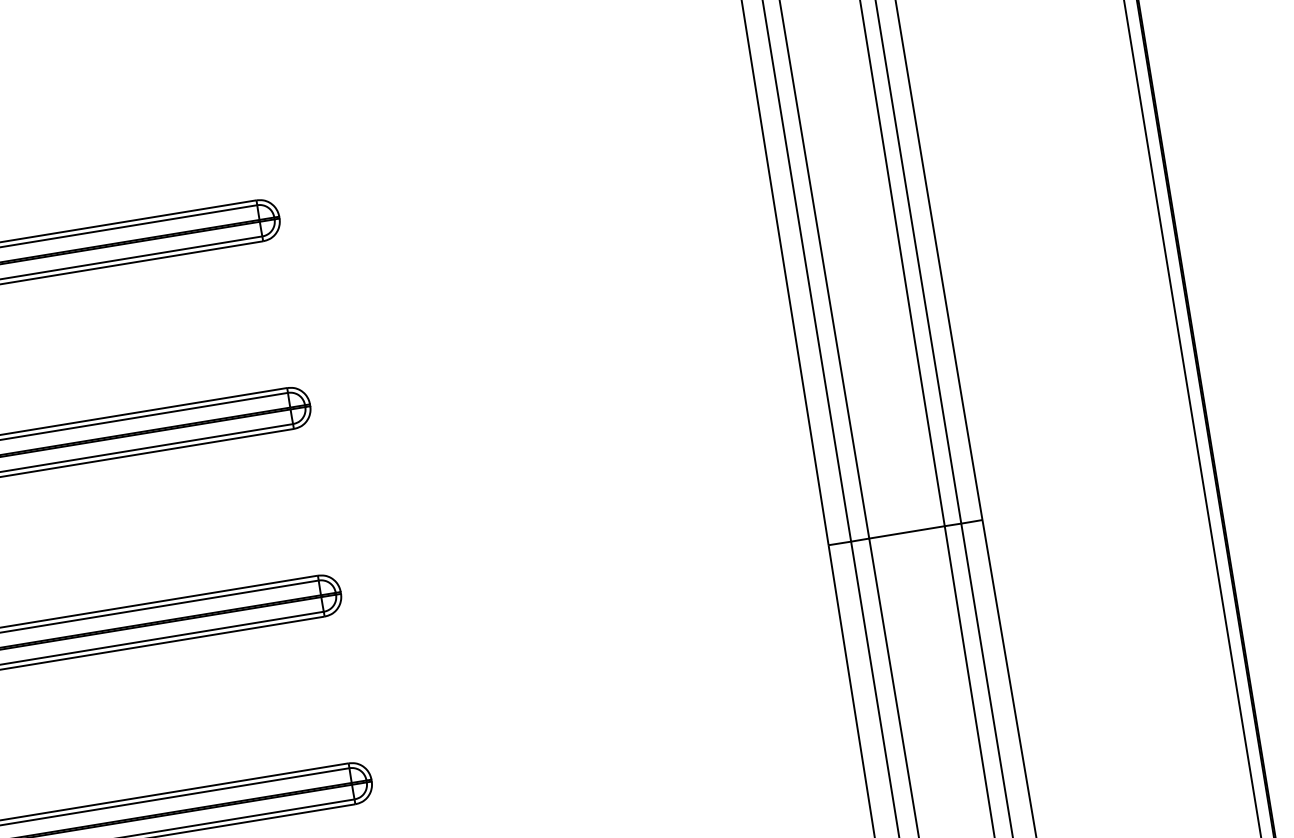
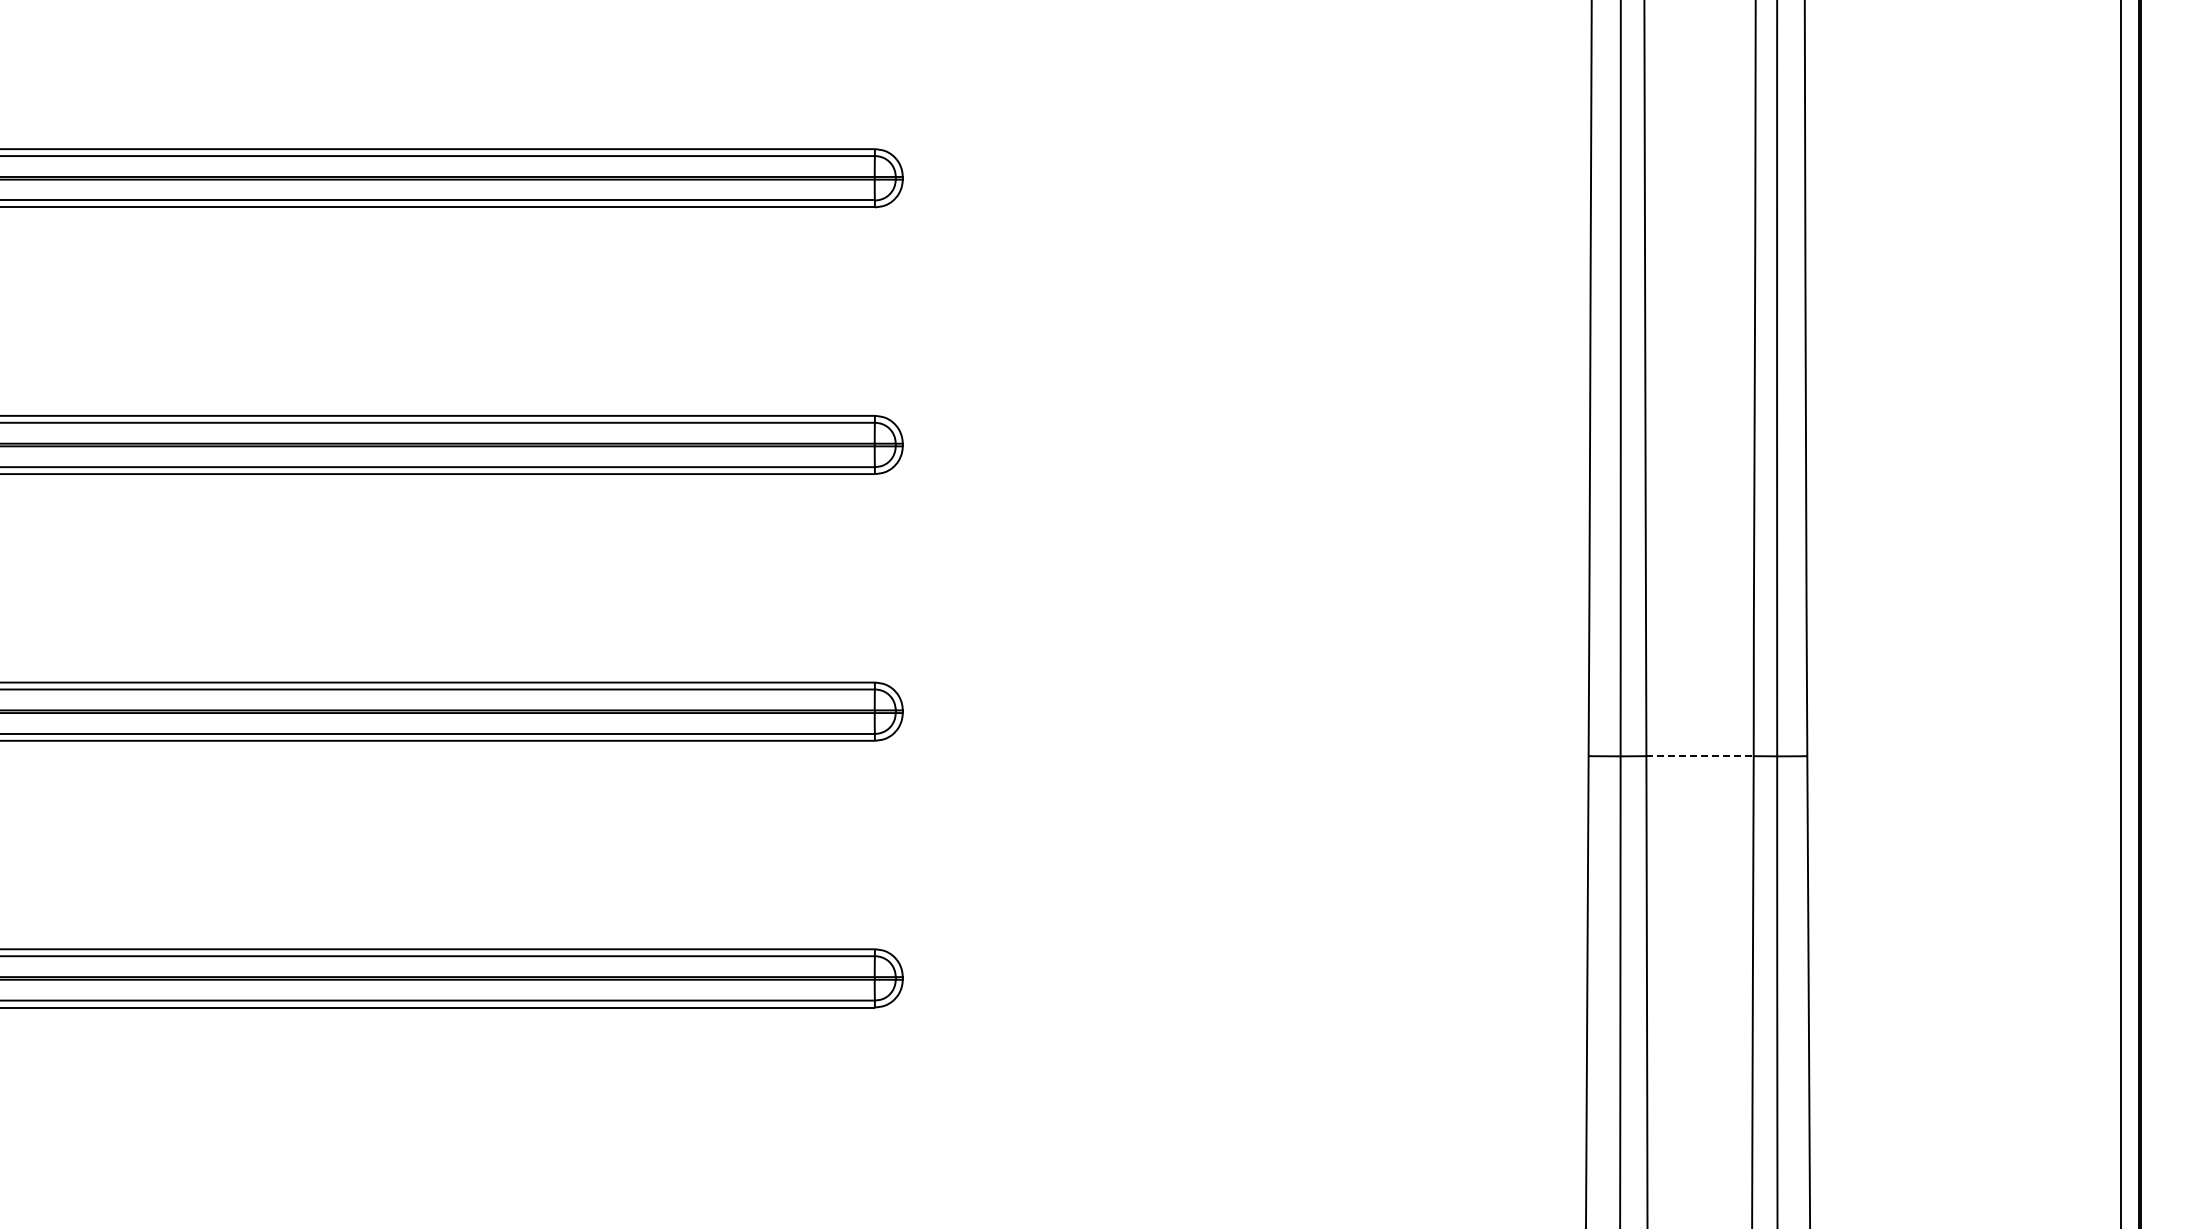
line: (907, 532) -> (1700, 756), solid -> dashed

